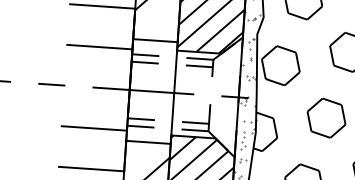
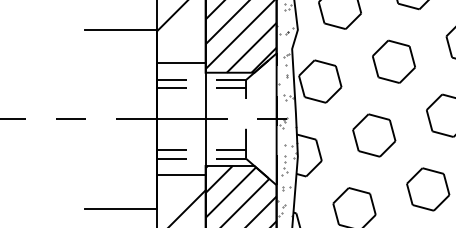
line: (99, 46) -> (120, 74), removed
line: (94, 128) -> (120, 164), removed

